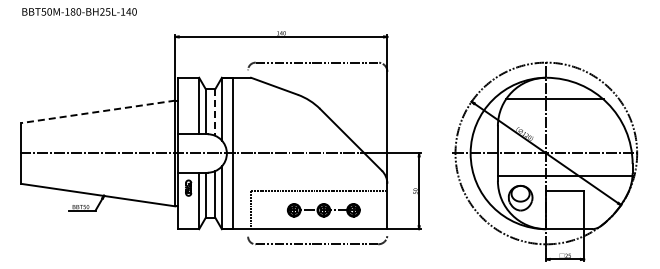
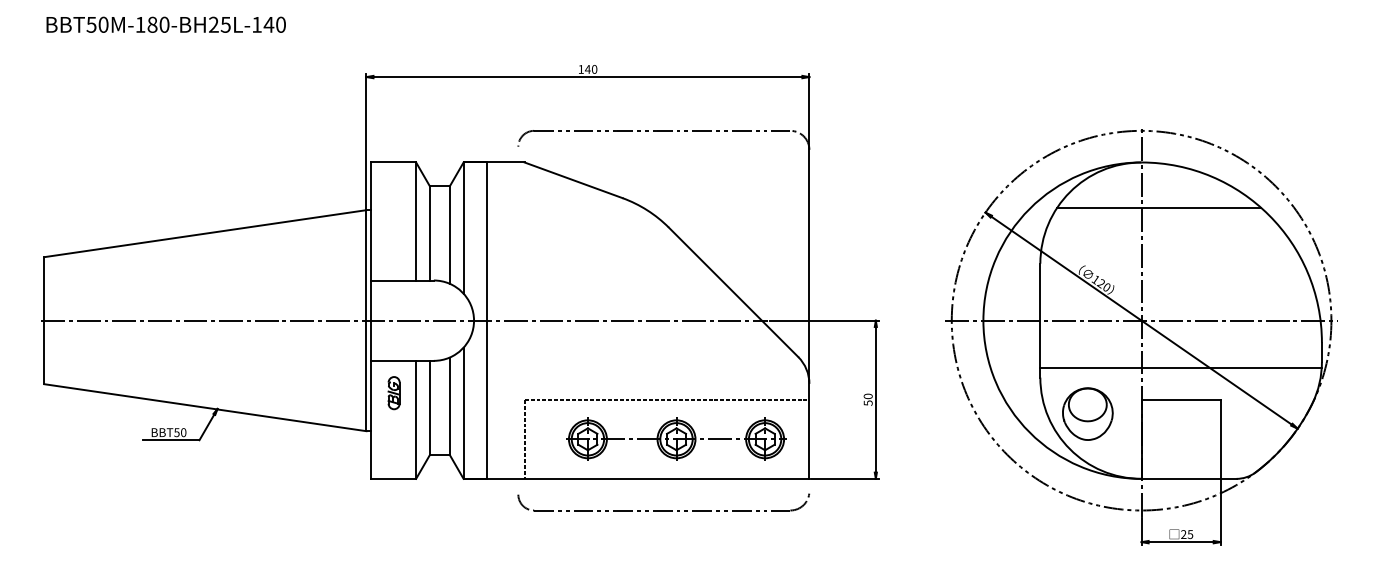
line: (98, 111) -> (205, 232), dashed -> solid
line: (215, 113) -> (450, 237), dashed -> solid
part: (323, 210) -> (675, 439), size x1.43

